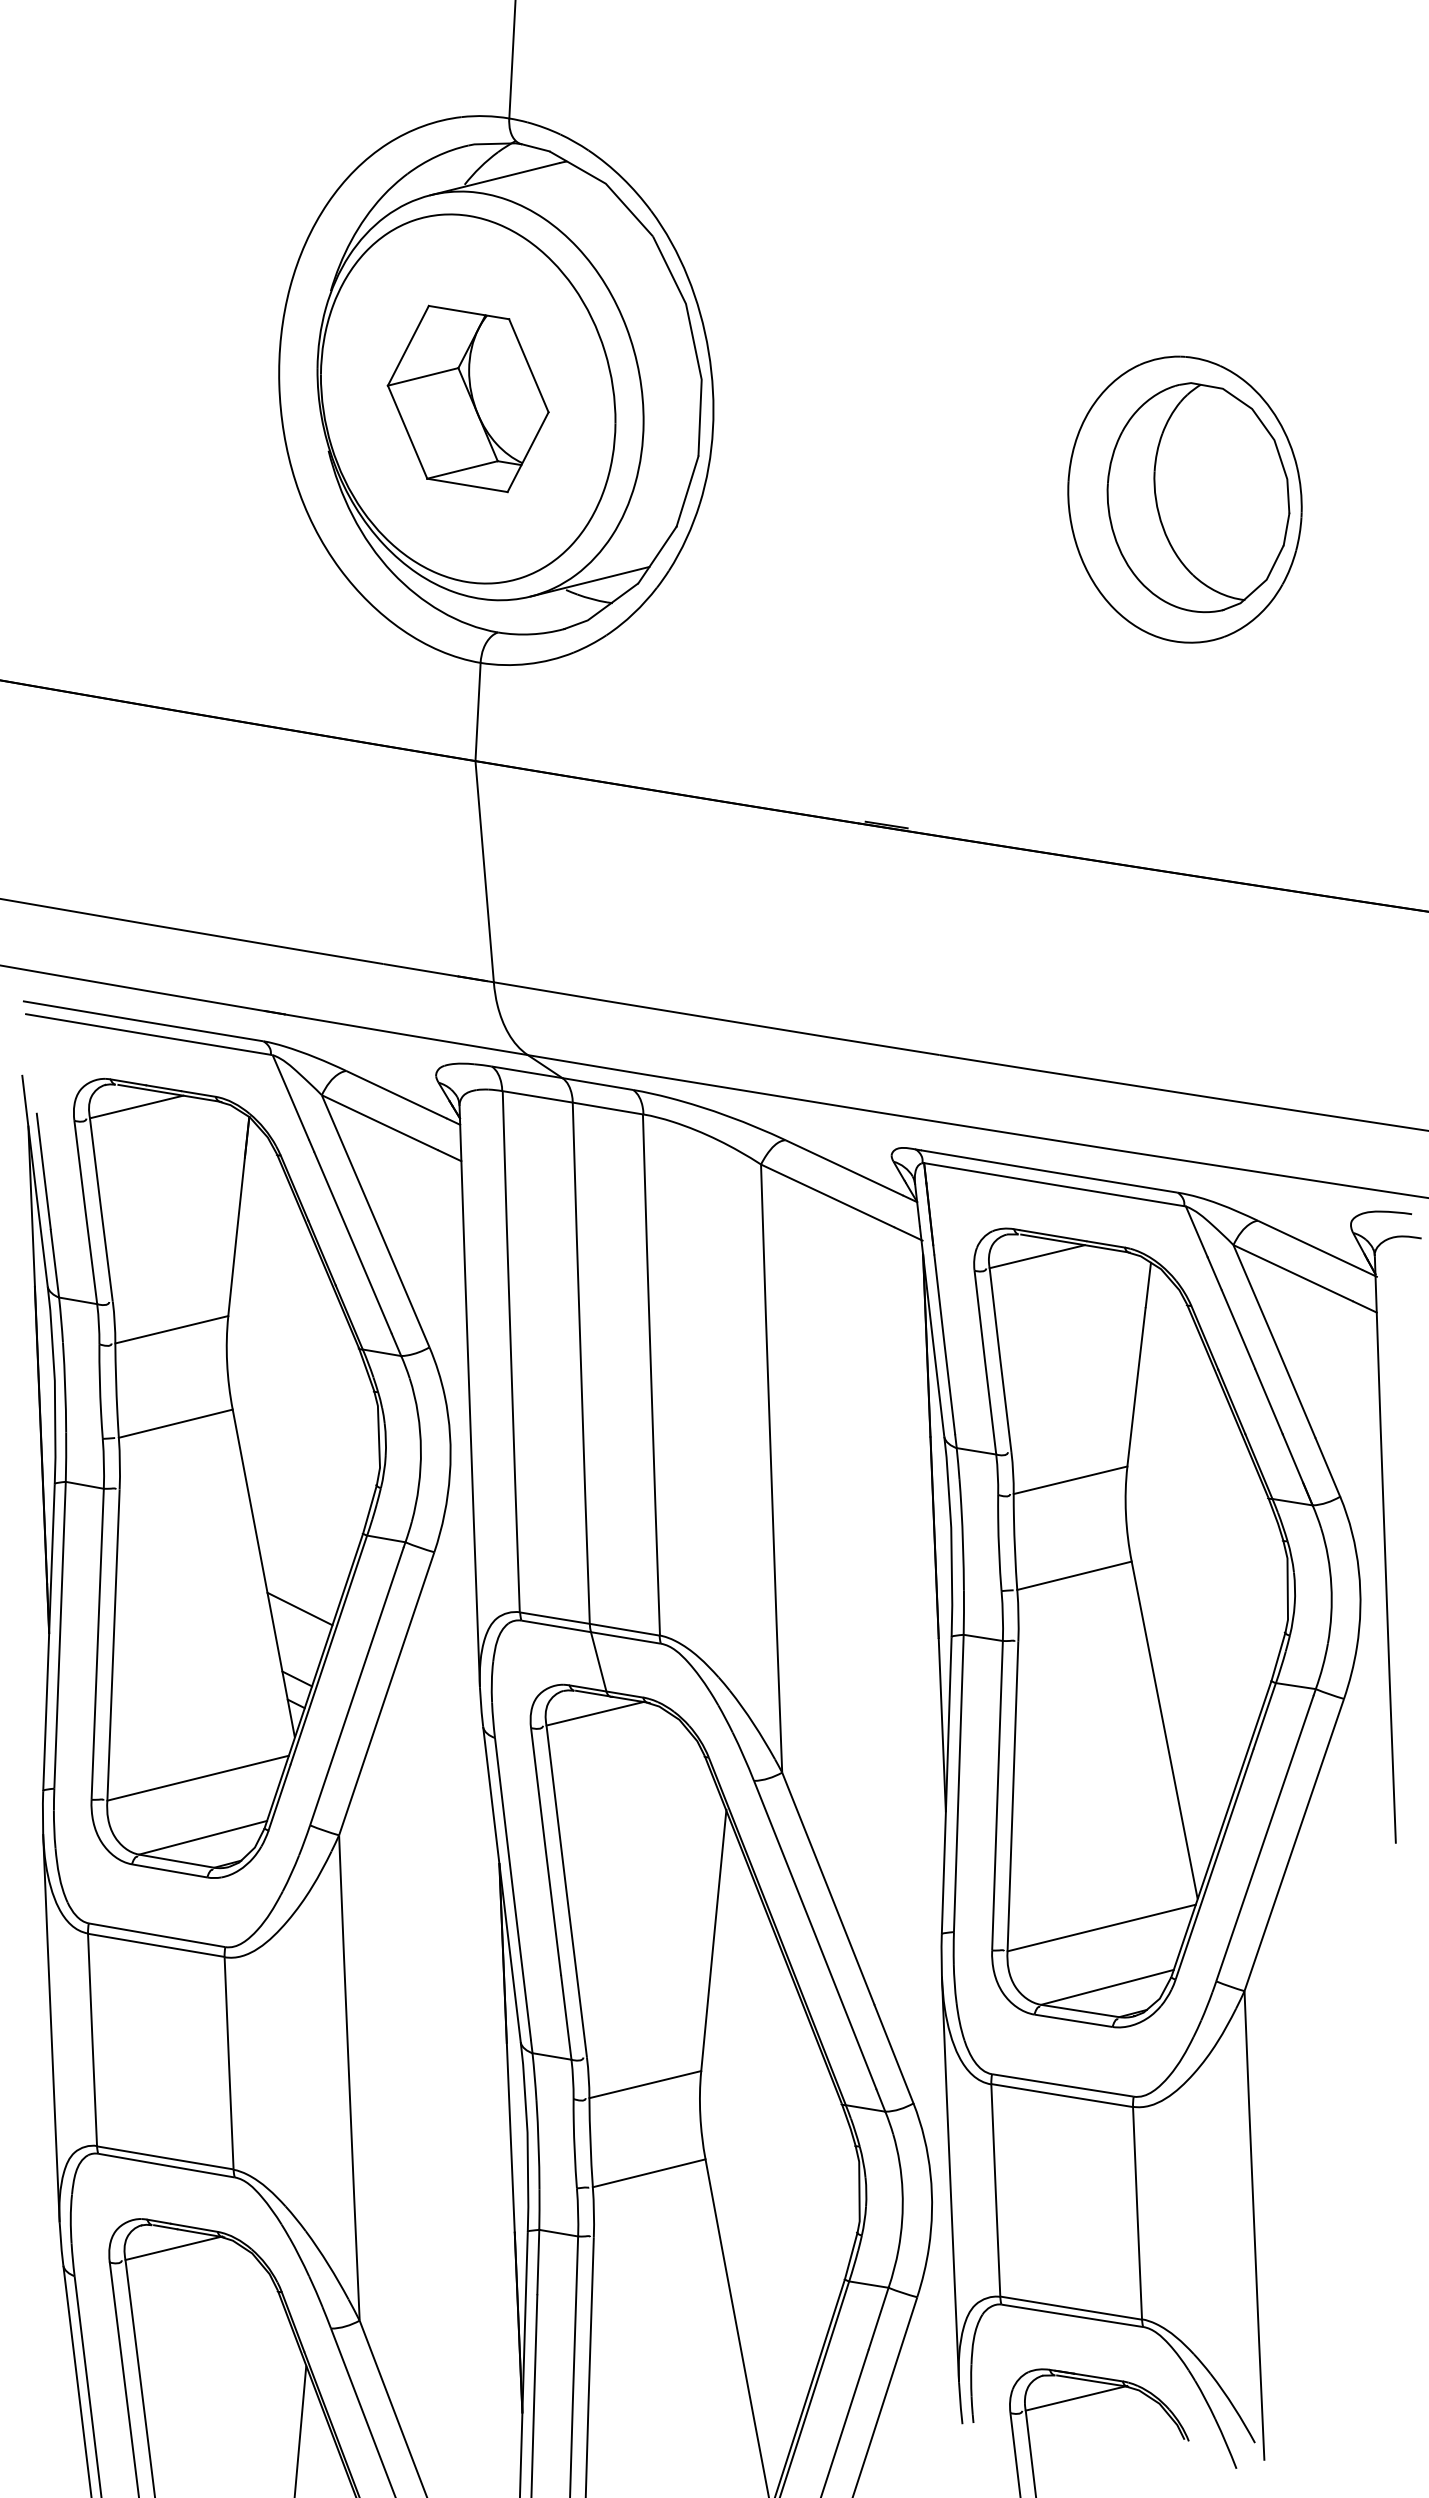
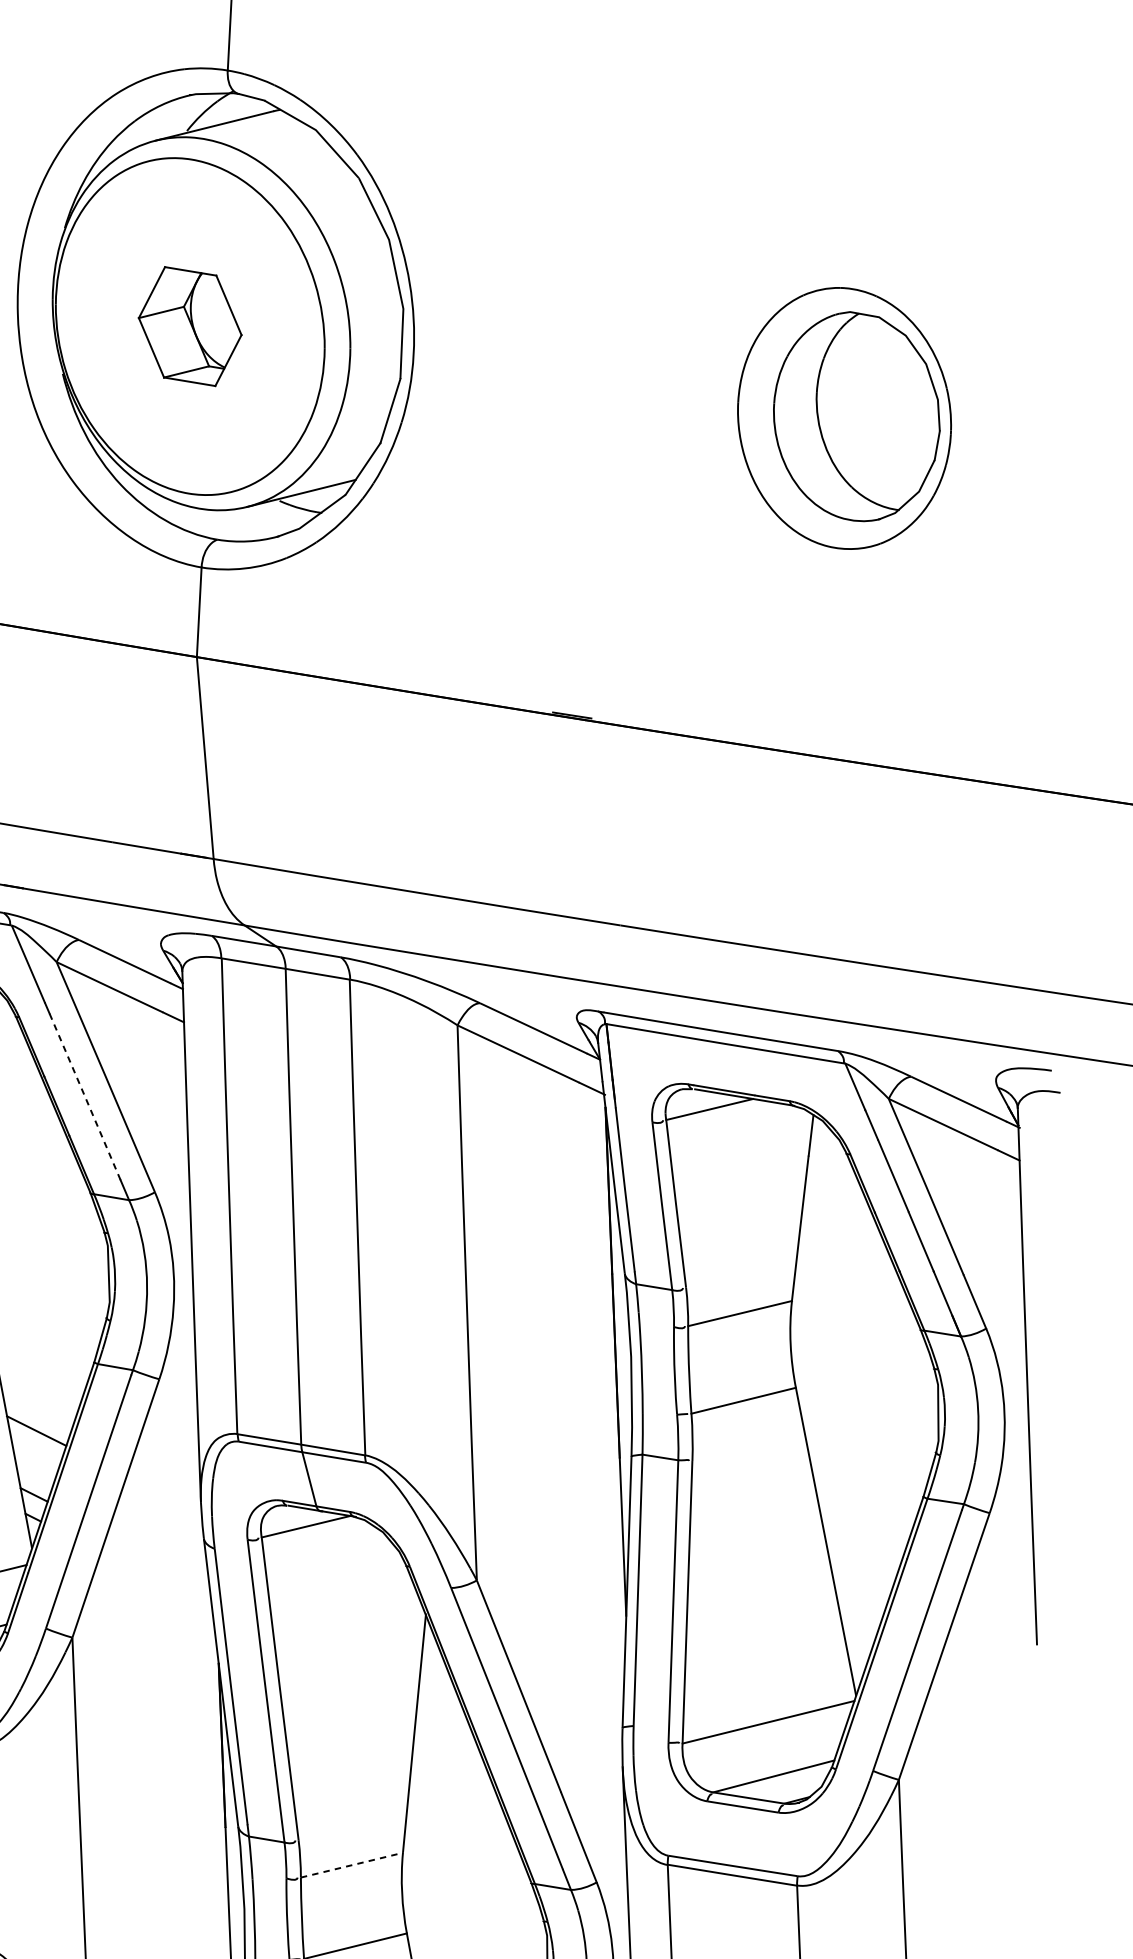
part: (467, 398) -> (189, 326), size x0.7
arc: (353, 1242) -> (85, 1096), solid -> dashed
line: (645, 2084) -> (352, 1865), solid -> dashed

